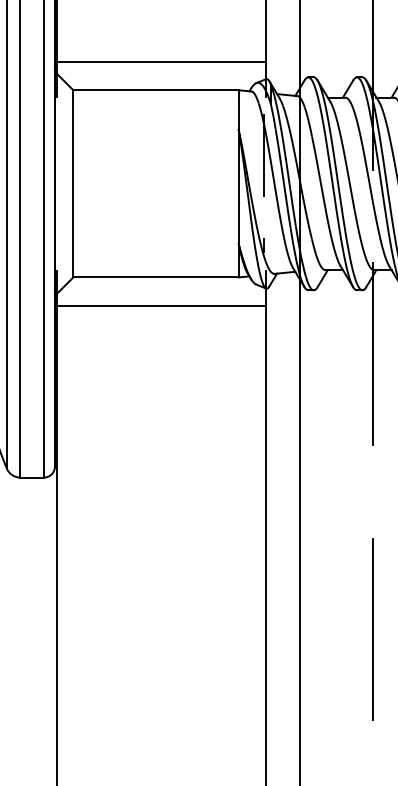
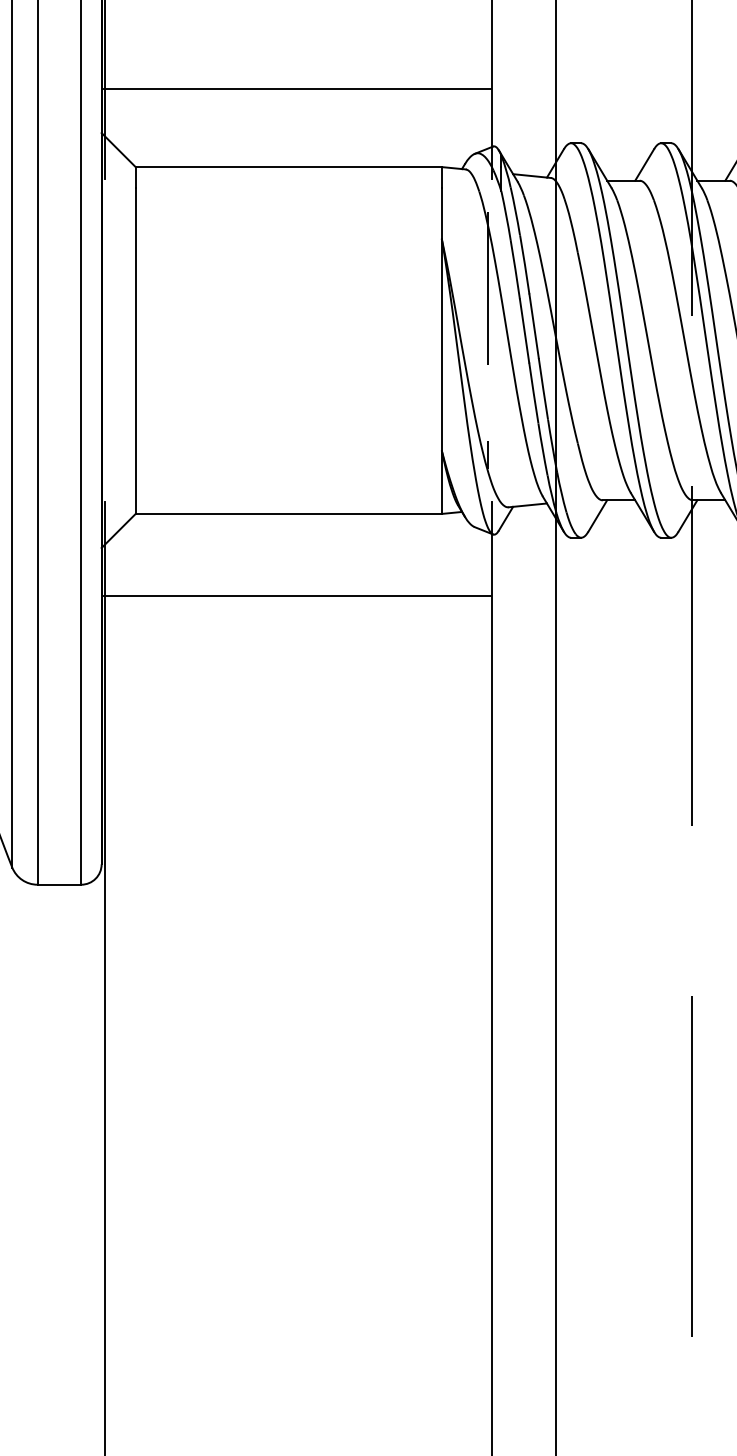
line: (160, 62) -> (297, 89), moved
line: (160, 305) -> (297, 595), moved

